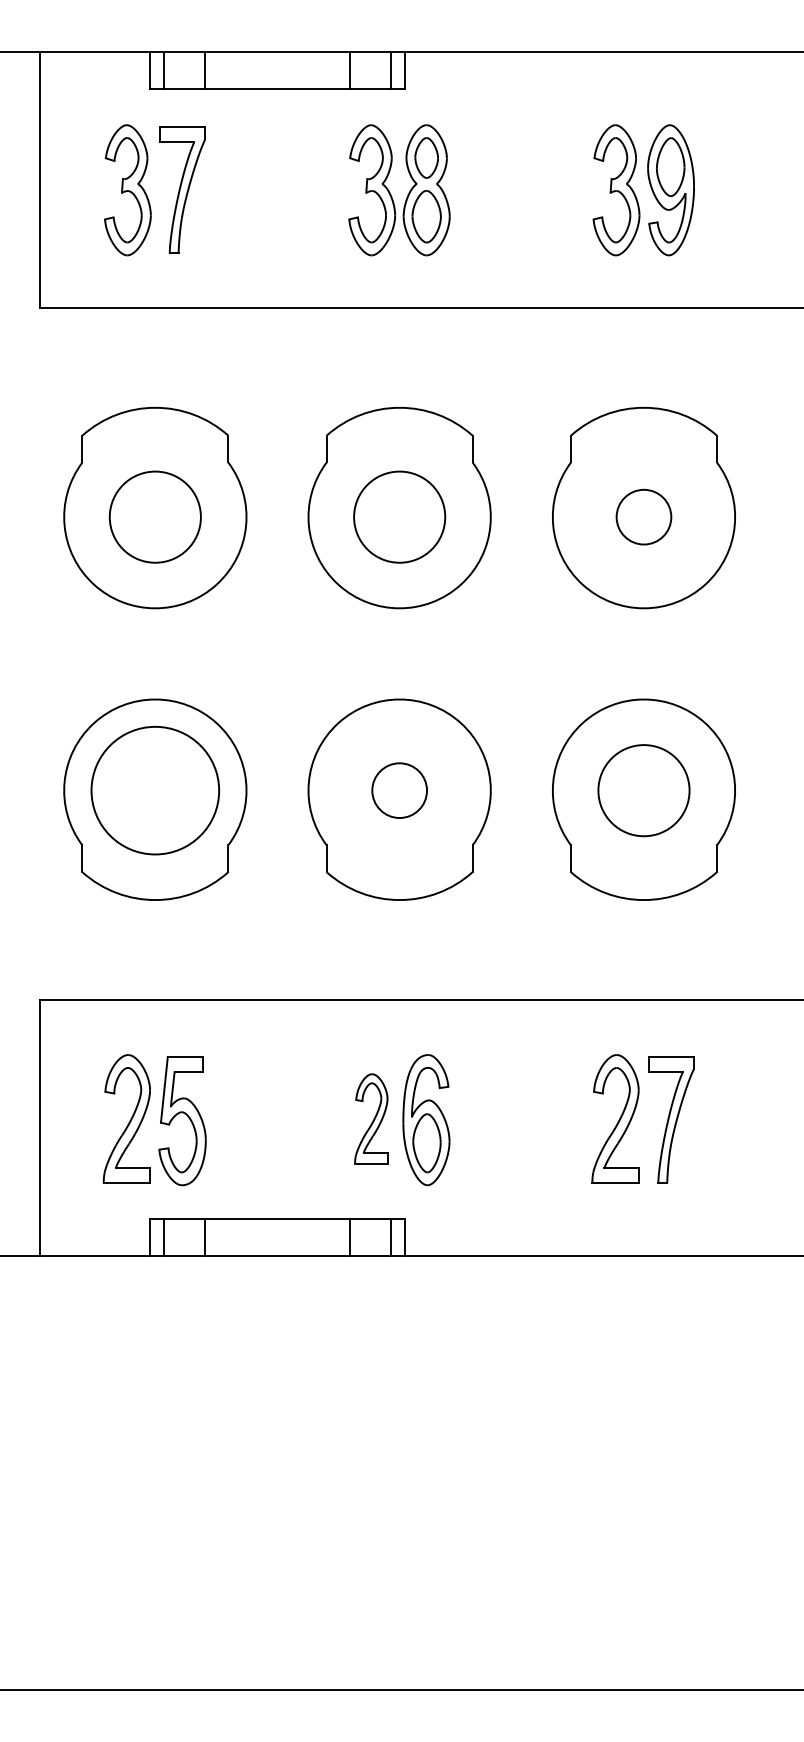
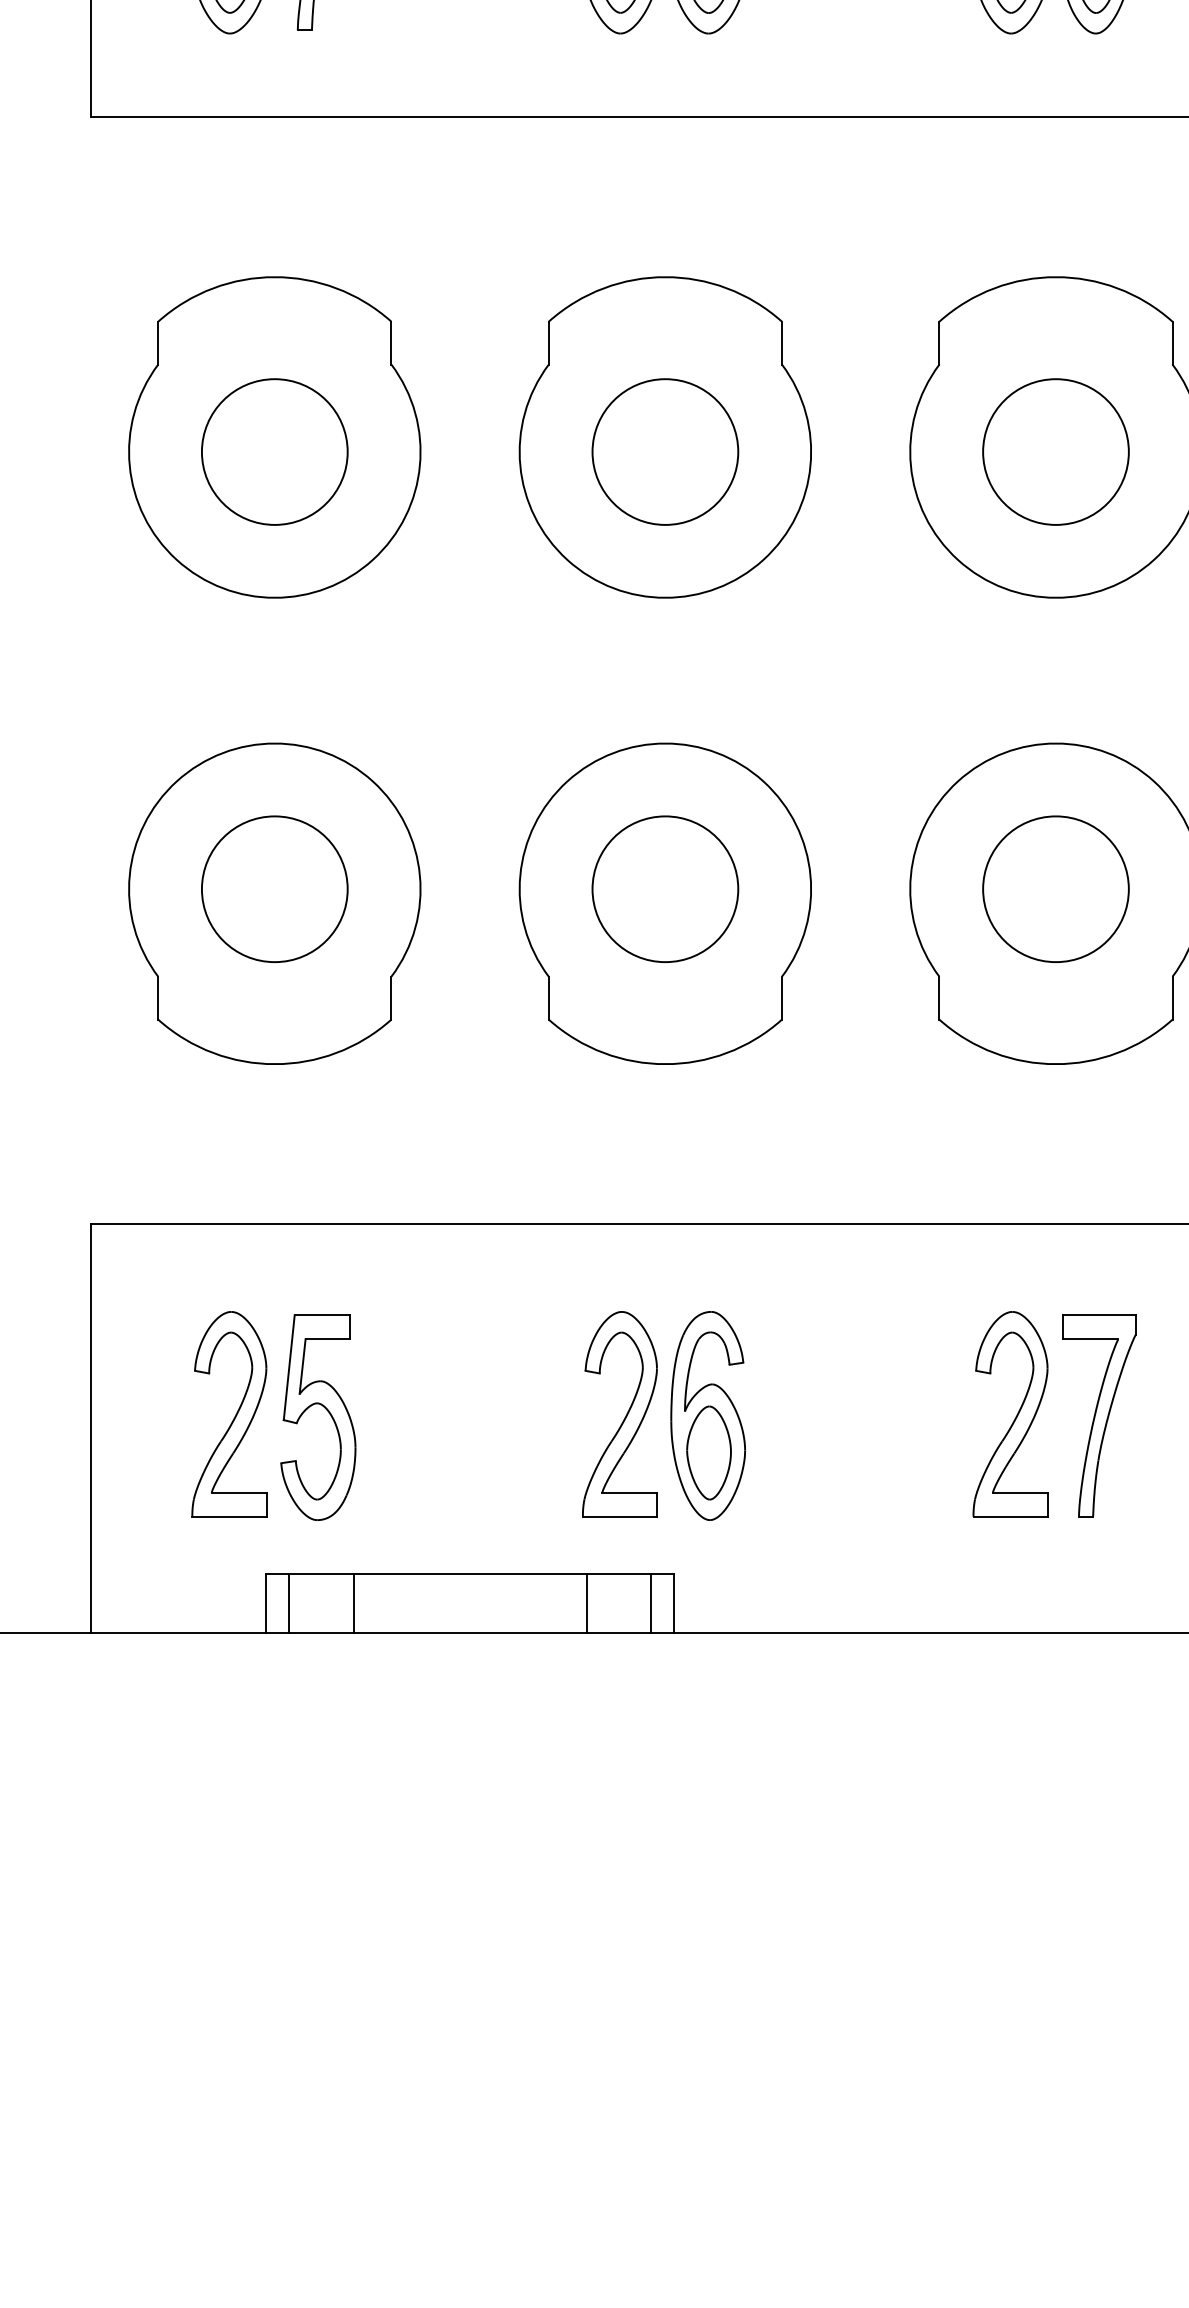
circle: (643, 516) -> (1055, 450), size x1.67
circle: (154, 790) -> (273, 889), size x0.71
circle: (399, 790) -> (665, 889), size x1.67
part: (371, 1118) -> (620, 1413), size x1.43

